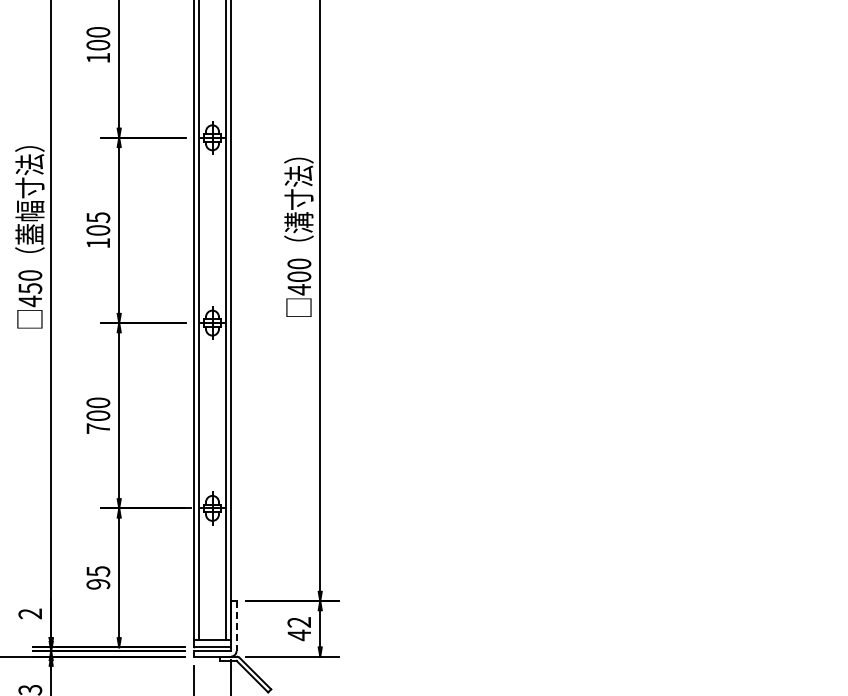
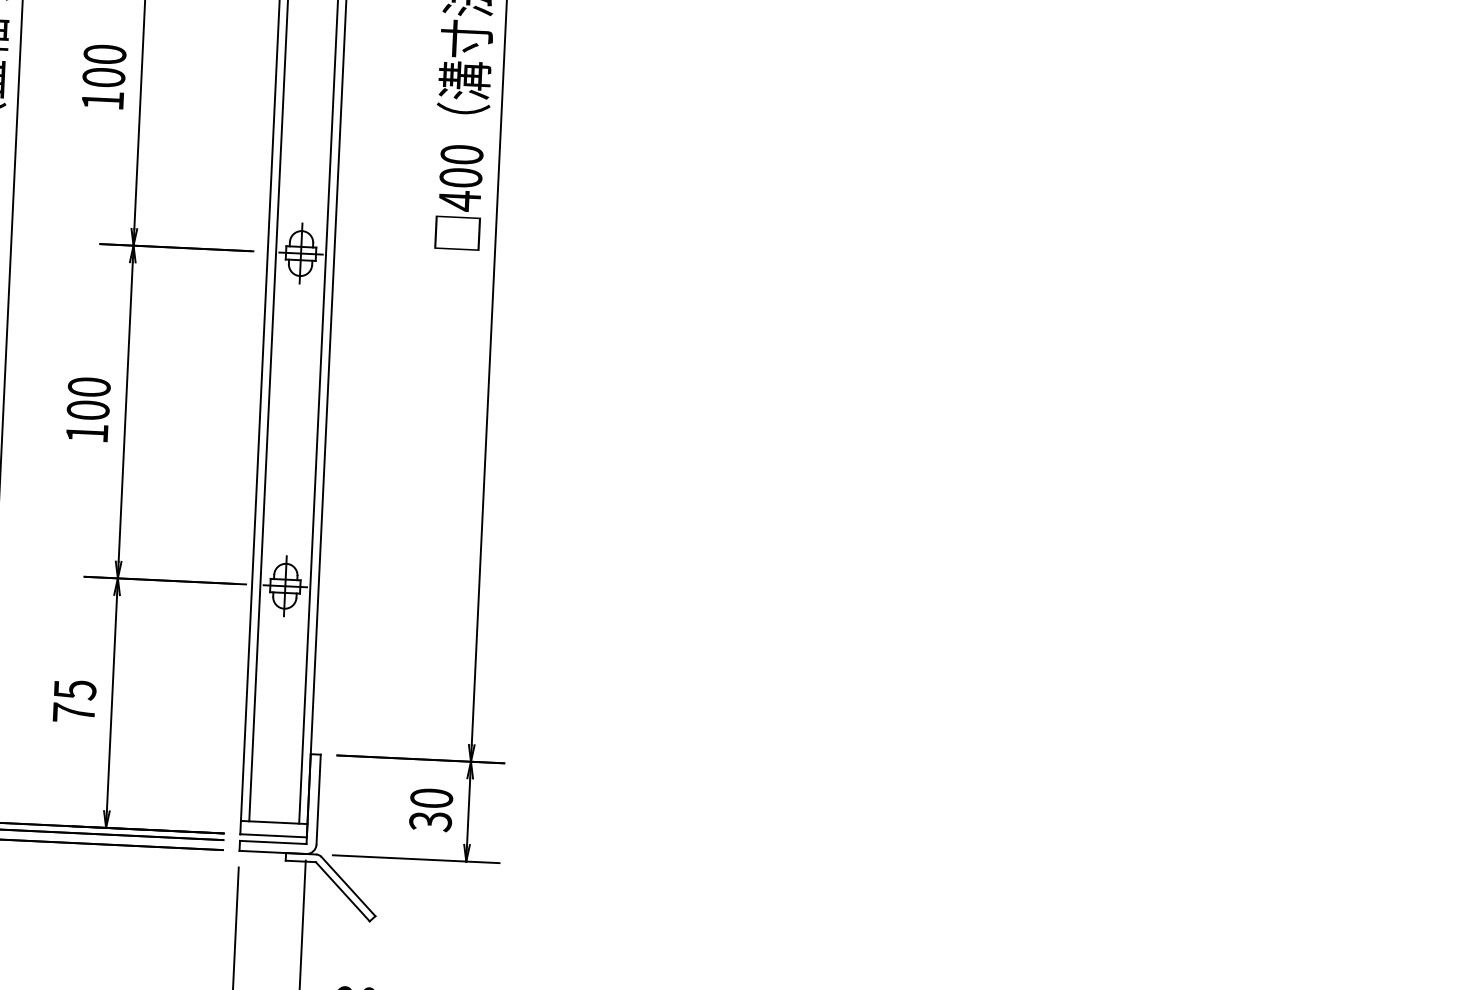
text: (98, 217) -> (105, 54), 105 -> 100
text: (97, 428) -> (85, 433), 700 -> 100
text: (98, 584) -> (74, 713), 95 -> 75
line: (236, 626) -> (318, 800), dashed -> solid
text: (299, 629) -> (431, 811), 42 -> 30

